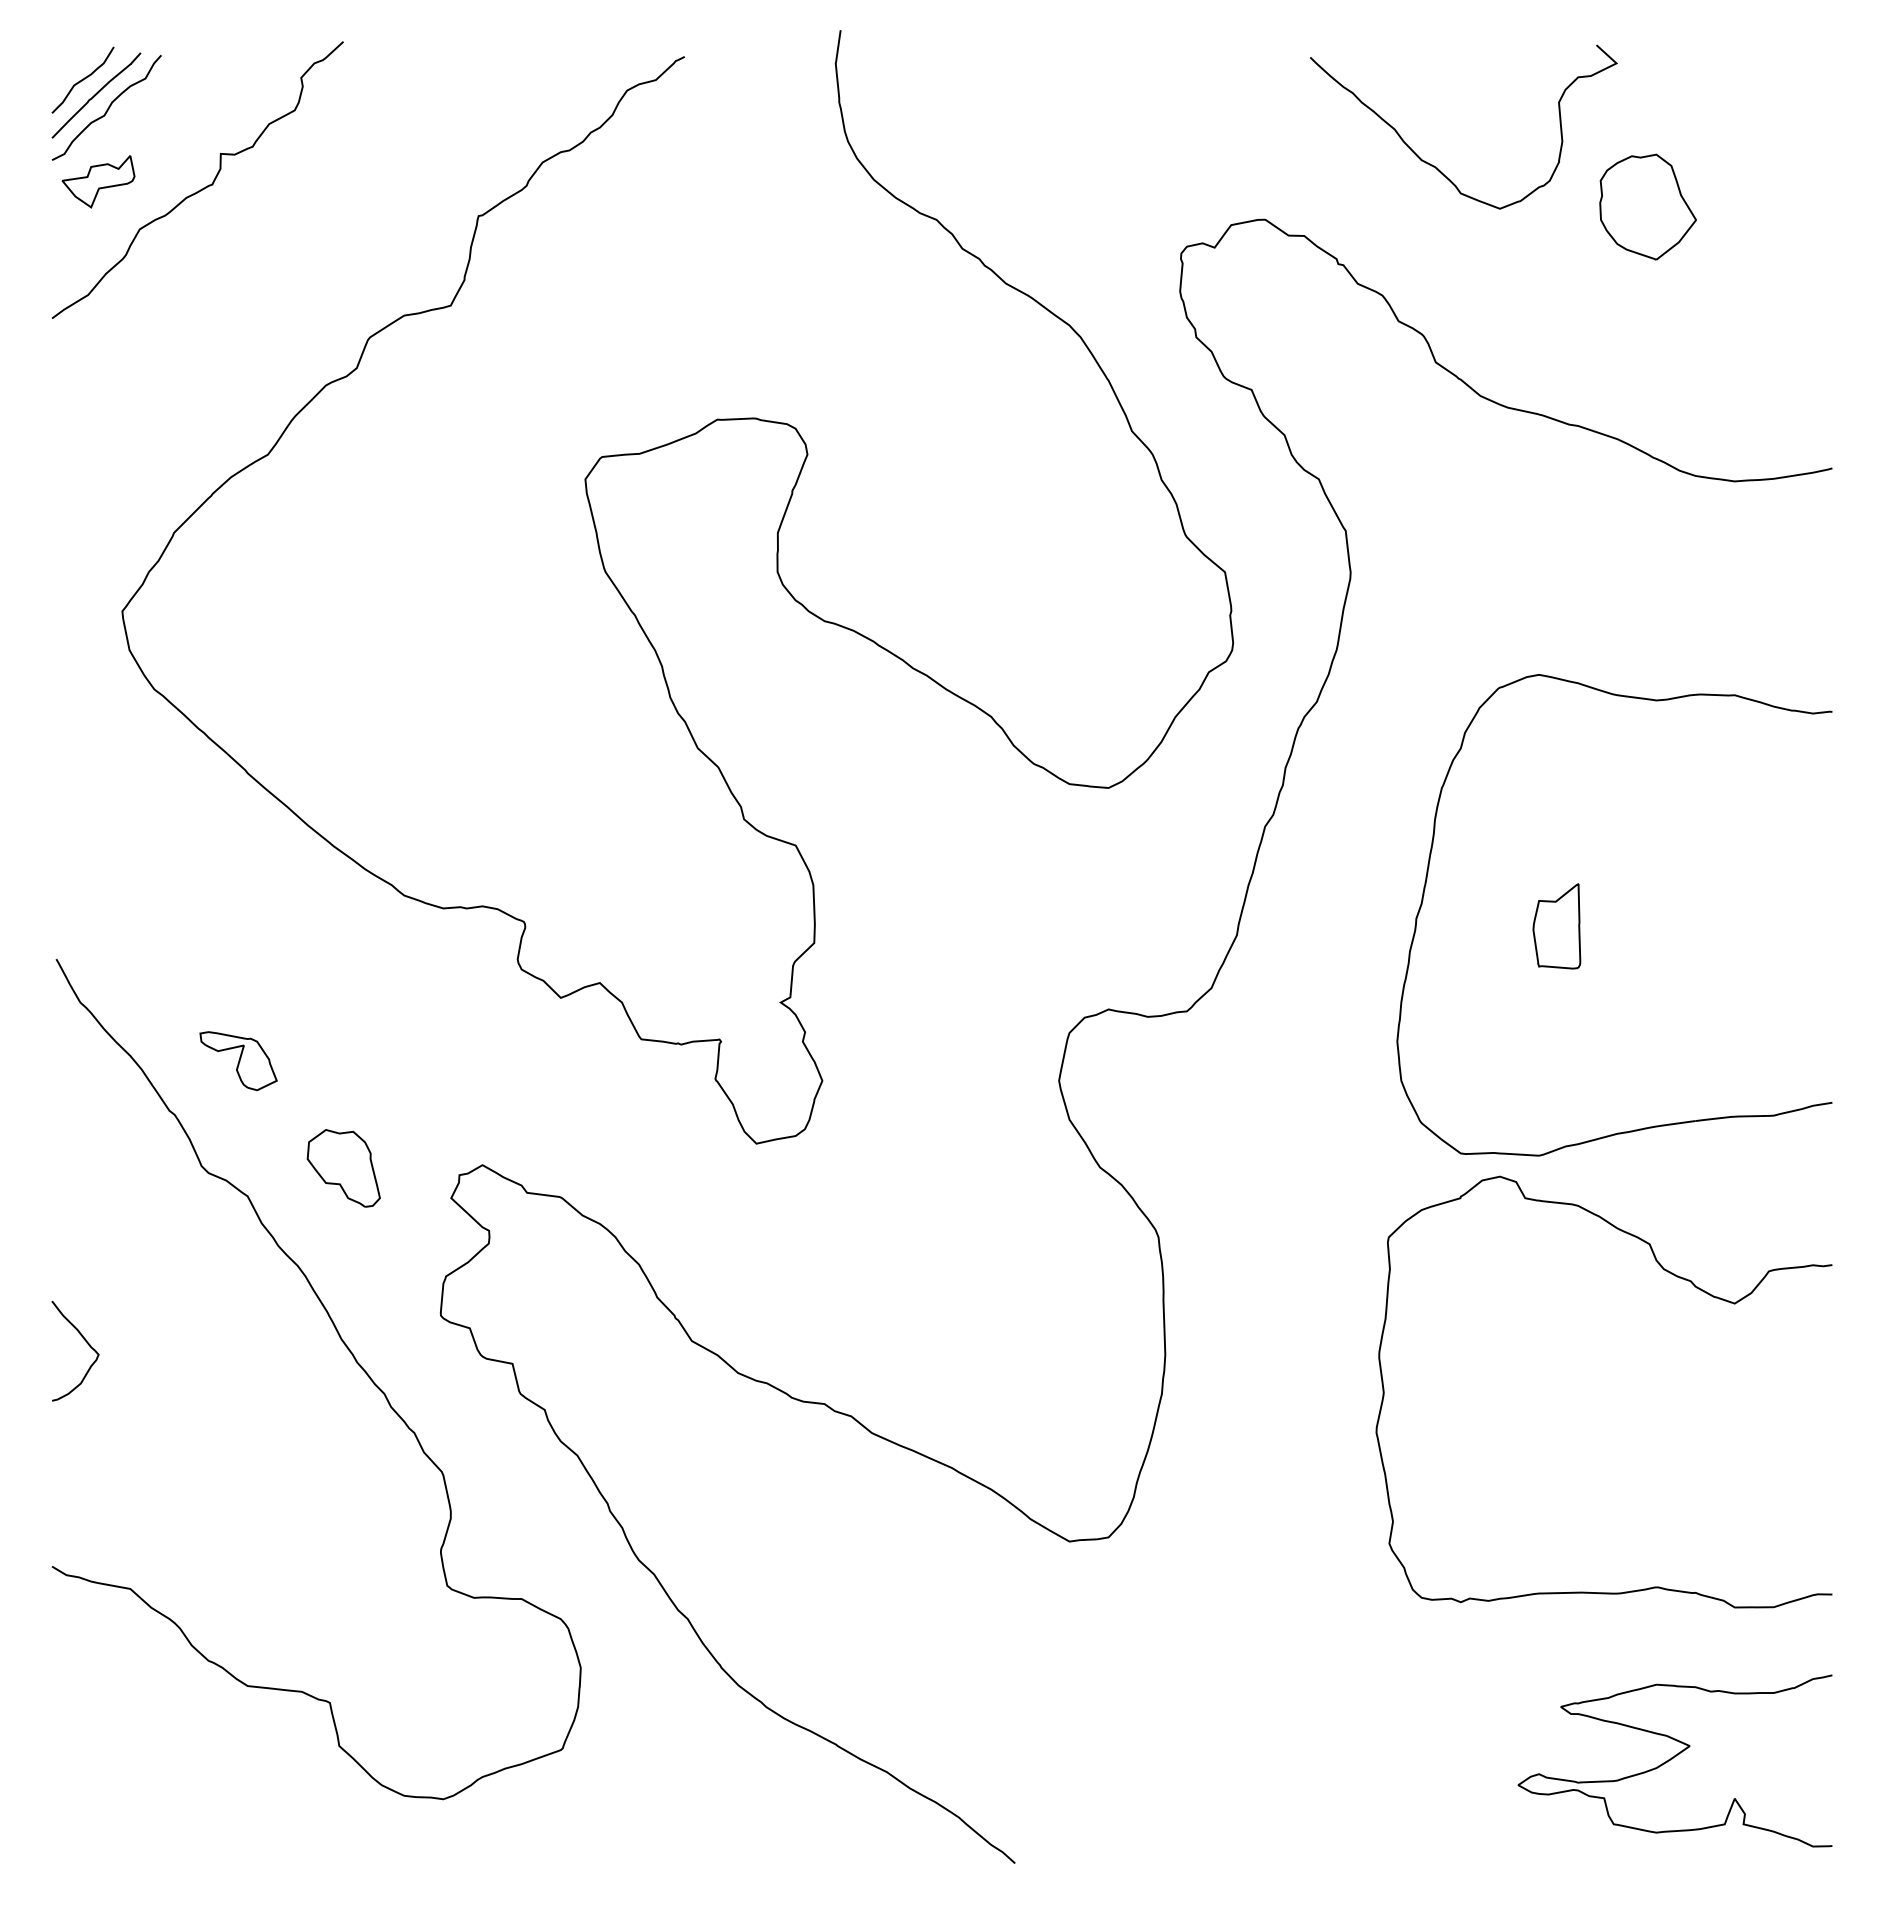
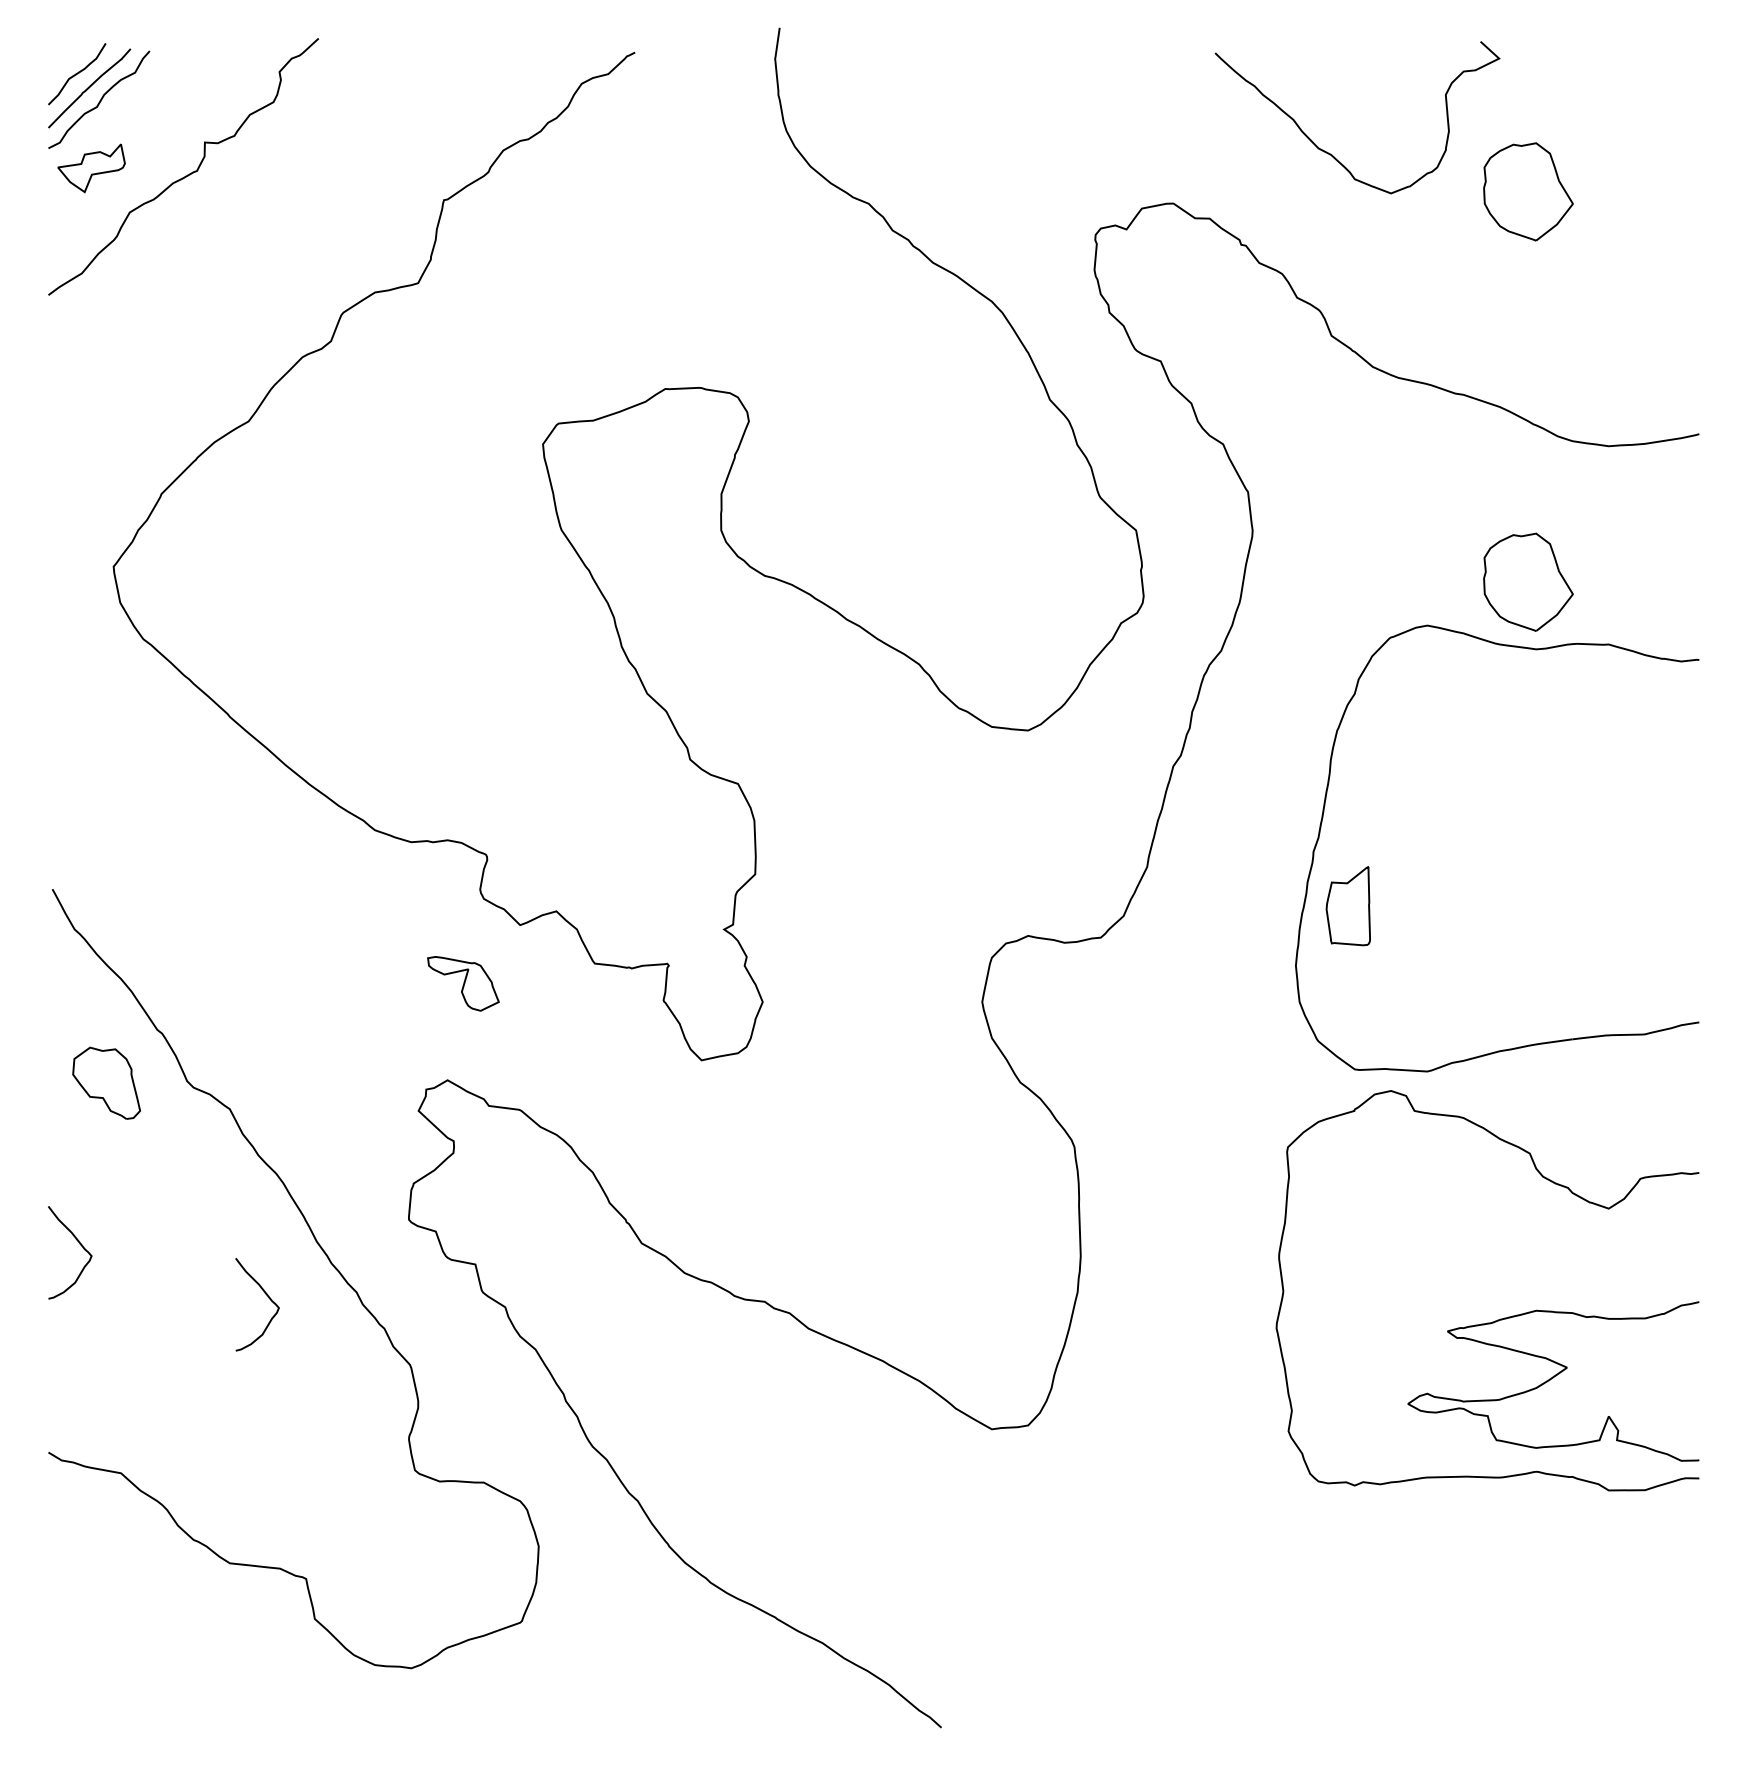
part: (1647, 627) -> (1527, 581), added
part: (1556, 926) -> (1347, 906), moved
part: (238, 1061) -> (463, 984), moved
part: (343, 1168) -> (106, 1083), moved
curve: (289, 1400) -> (268, 1298), added
curve: (1673, 1758) -> (1552, 1379), moved

